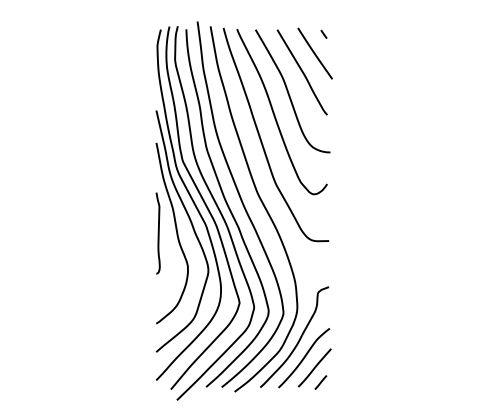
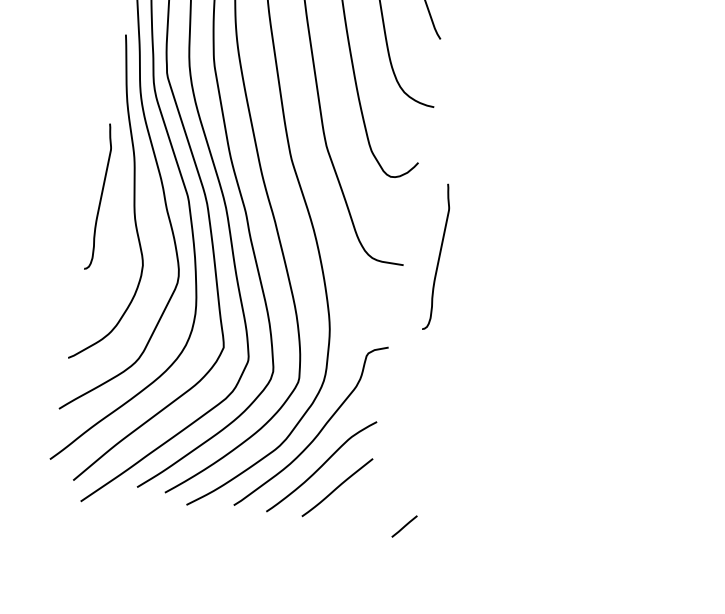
curve: (346, 233) -> (437, 257), added
line: (320, 382) -> (403, 526), moved

